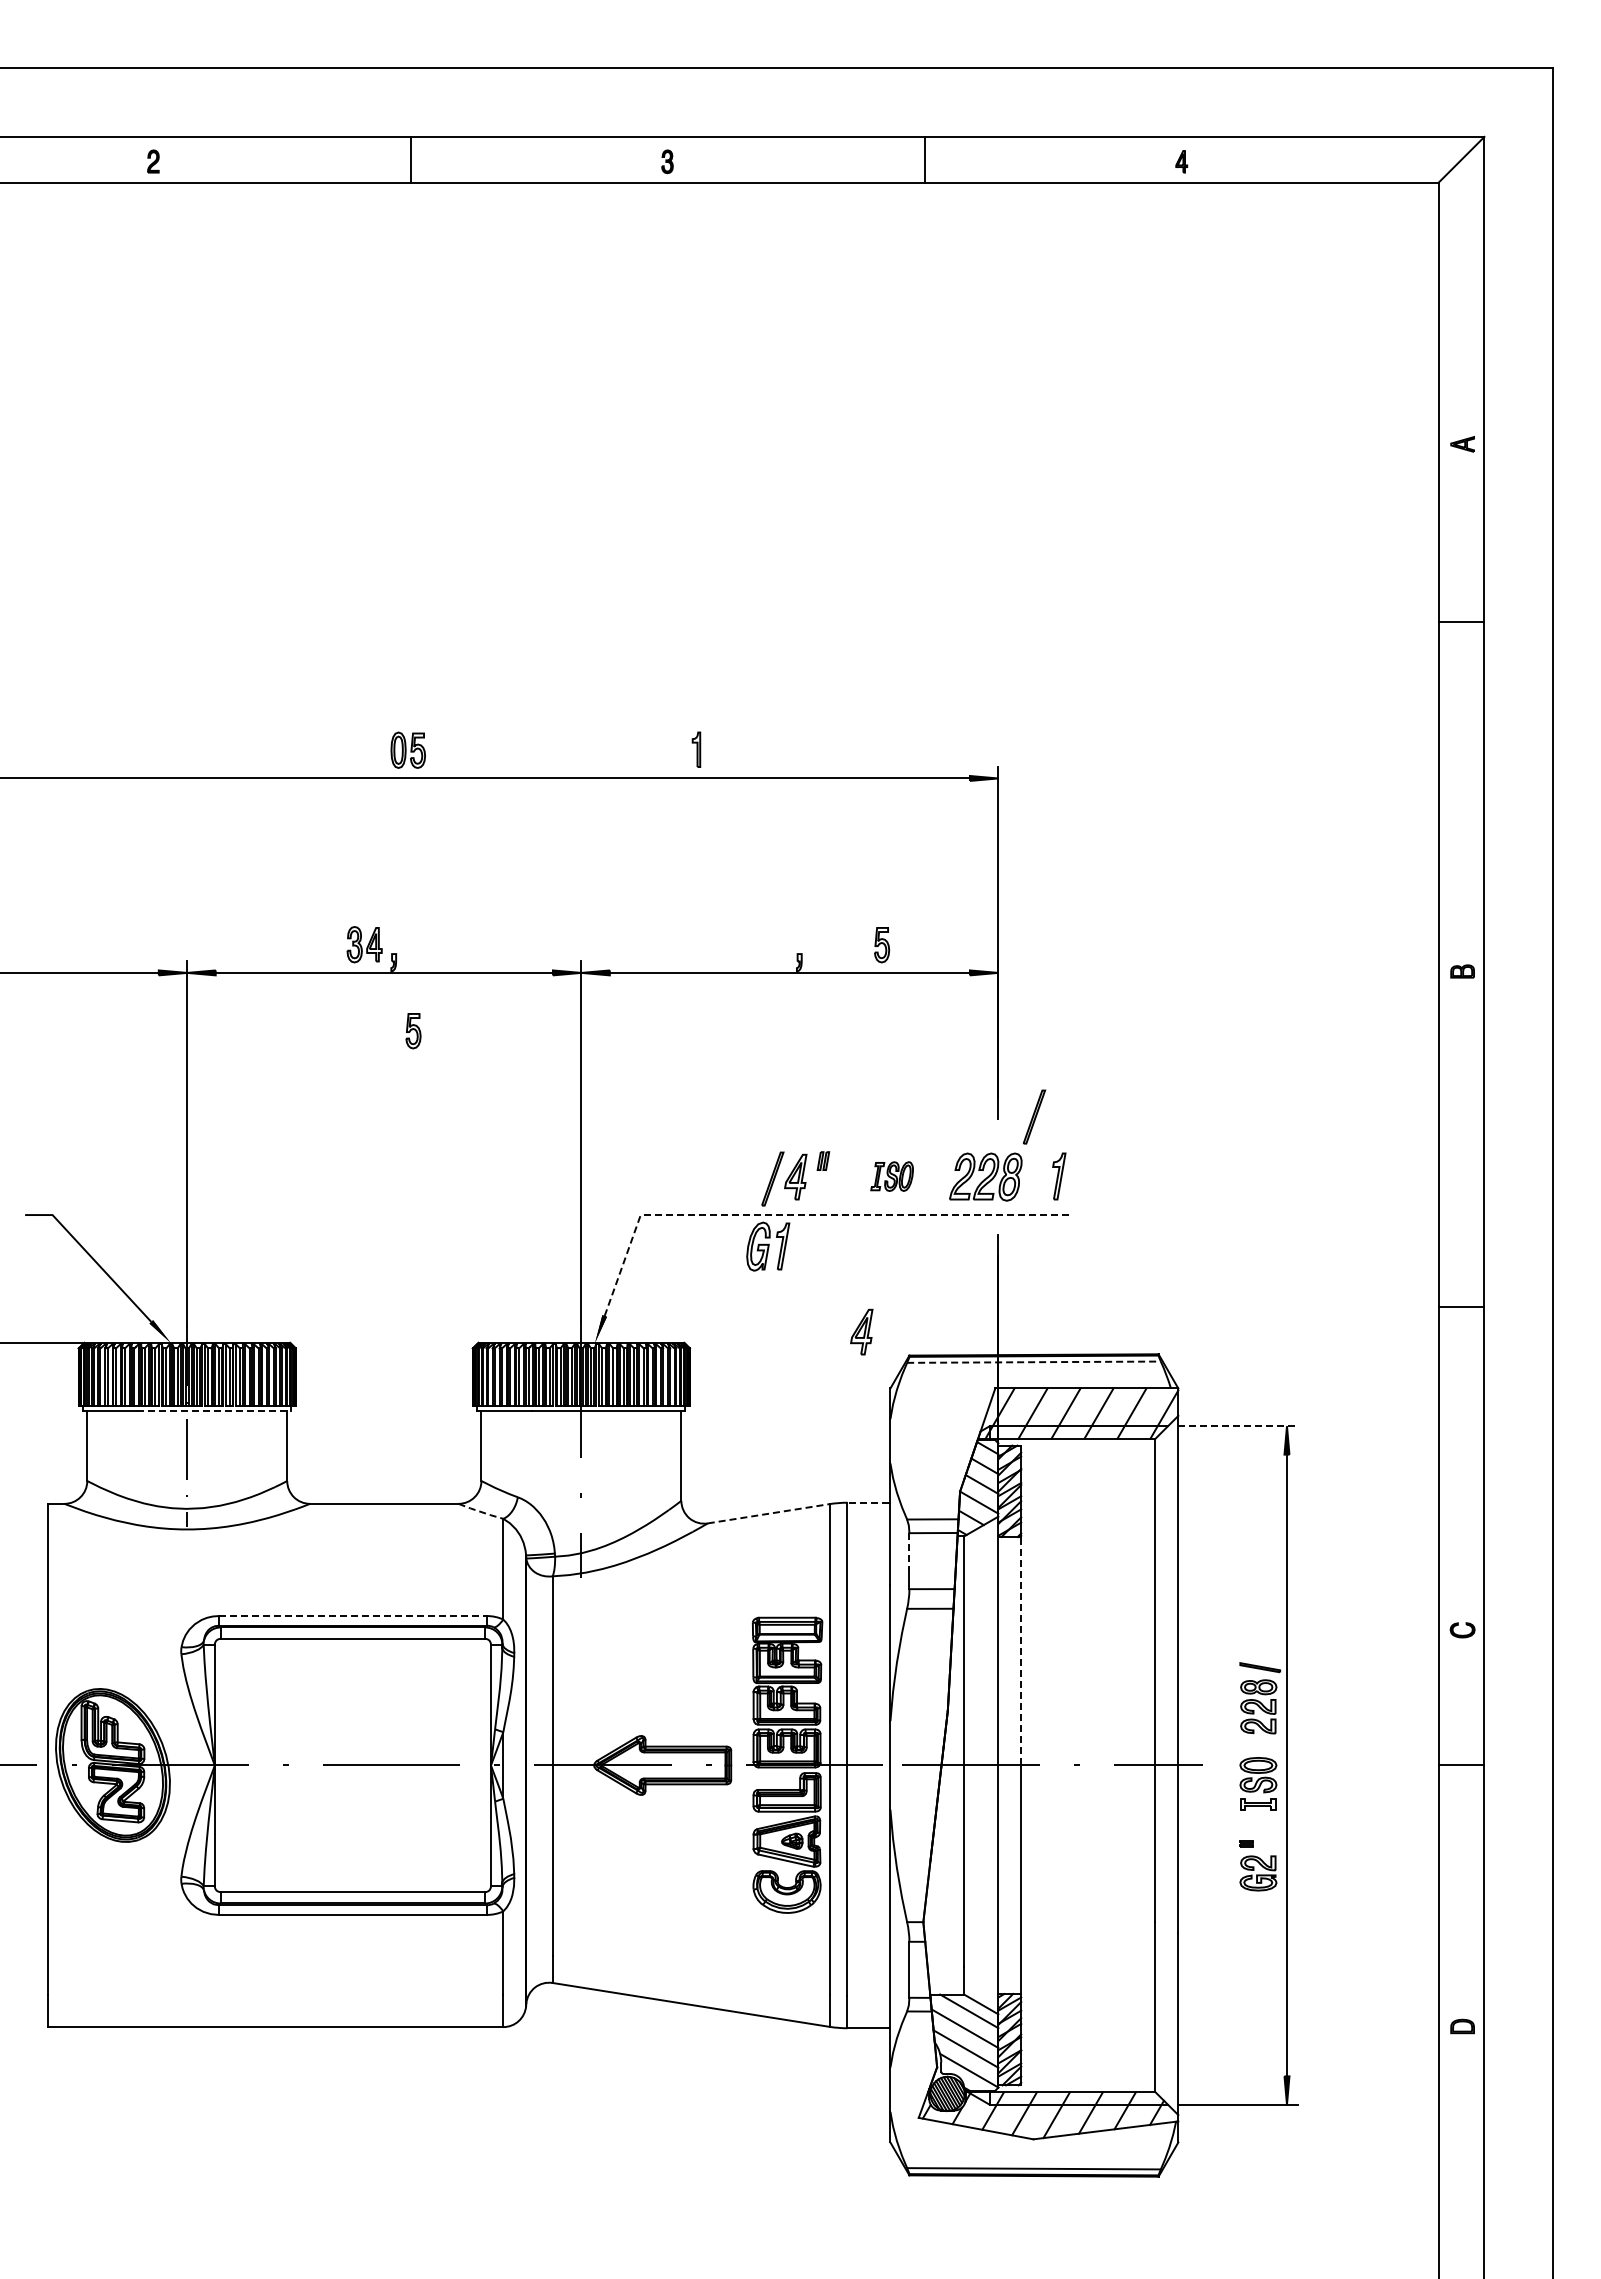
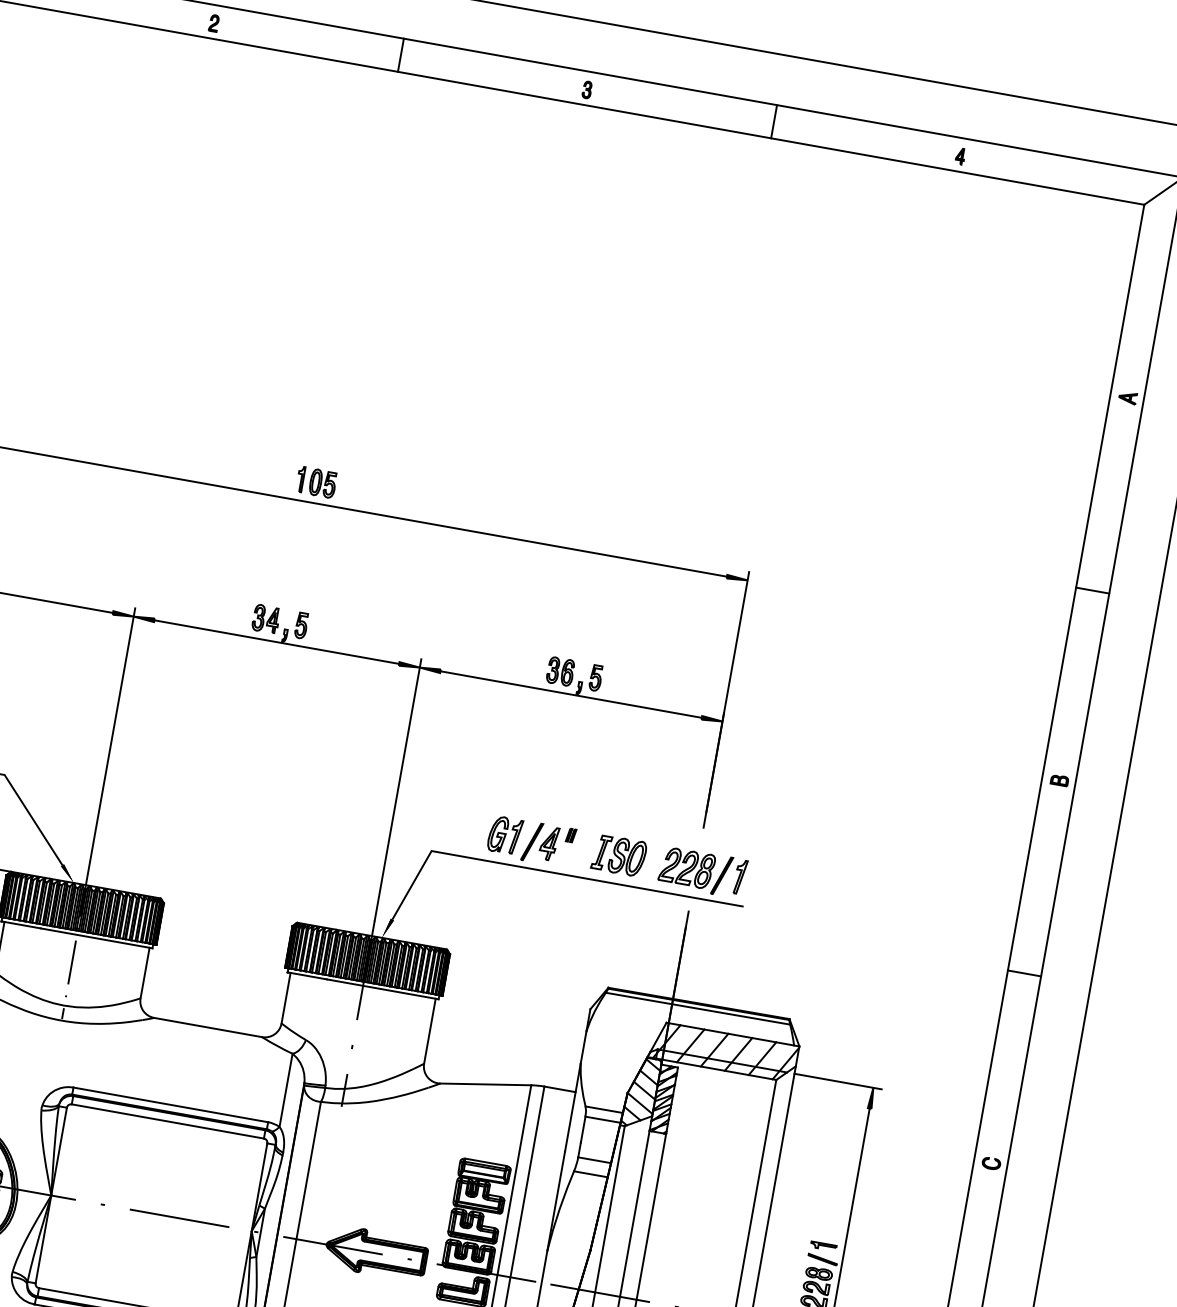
line: (1461, 622) -> (1092, 590), moved
part: (696, 749) -> (300, 479), moved
part: (770, 944) -> (560, 671), added
part: (882, 945) -> (596, 678), moved
part: (413, 1031) -> (301, 625), moved
part: (1034, 1116) -> (722, 875), moved
part: (891, 1176) -> (618, 855), size x1.67
line: (801, 1215) -> (548, 872), dashed -> solid
part: (768, 1246) -> (505, 835), moved
line: (1461, 1307) -> (1024, 973), moved
part: (861, 1331) -> (576, 964), removed
line: (1034, 1362) -> (698, 1008), dashed -> solid
line: (214, 1411) -> (96, 938), dashed -> solid
line: (1238, 1426) -> (838, 1081), dashed -> solid
line: (868, 1502) -> (559, 1089), dashed -> solid
line: (480, 1511) -> (276, 1045), dashed -> solid
line: (768, 1513) -> (485, 1084), dashed -> solid
line: (909, 1551) -> (583, 1130), dashed -> solid
line: (353, 1616) -> (171, 1105), dashed -> solid
part: (1462, 1630) -> (991, 1163), moved
part: (1258, 1649) -> (823, 1246), added
line: (1021, 1650) -> (651, 1216), dashed -> solid

